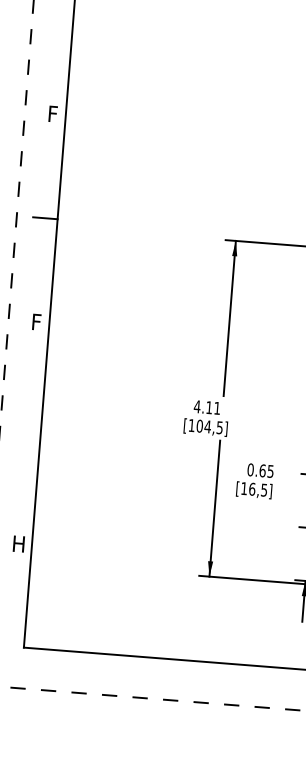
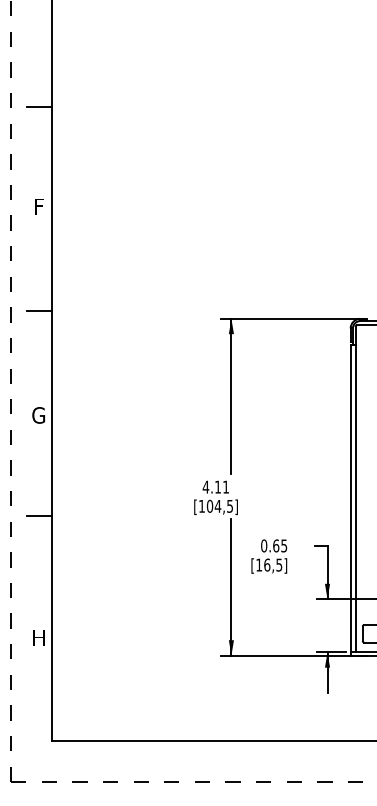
line: (61, 14) -> (39, 106), added
text: (35, 322) -> (38, 415), F -> G
line: (29, 421) -> (39, 515), added

